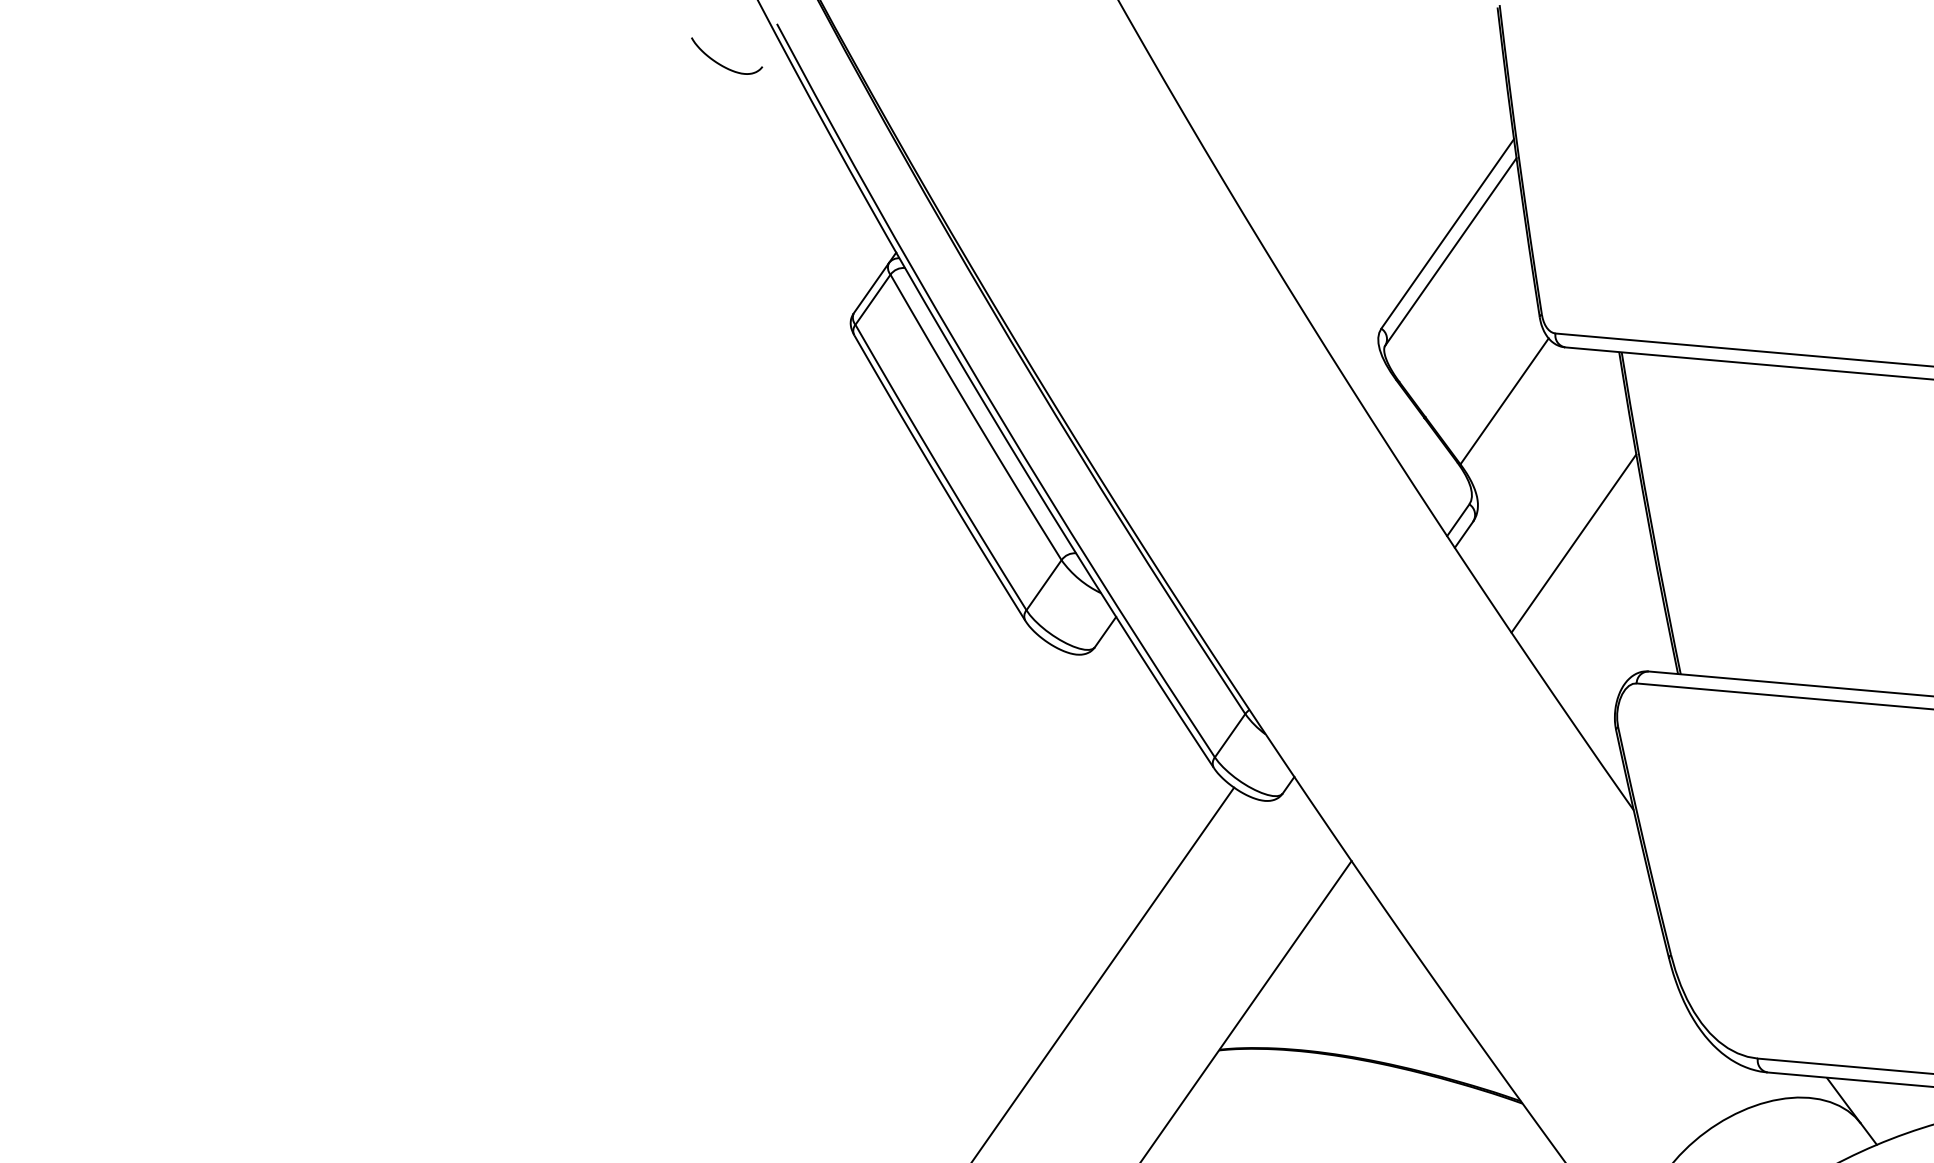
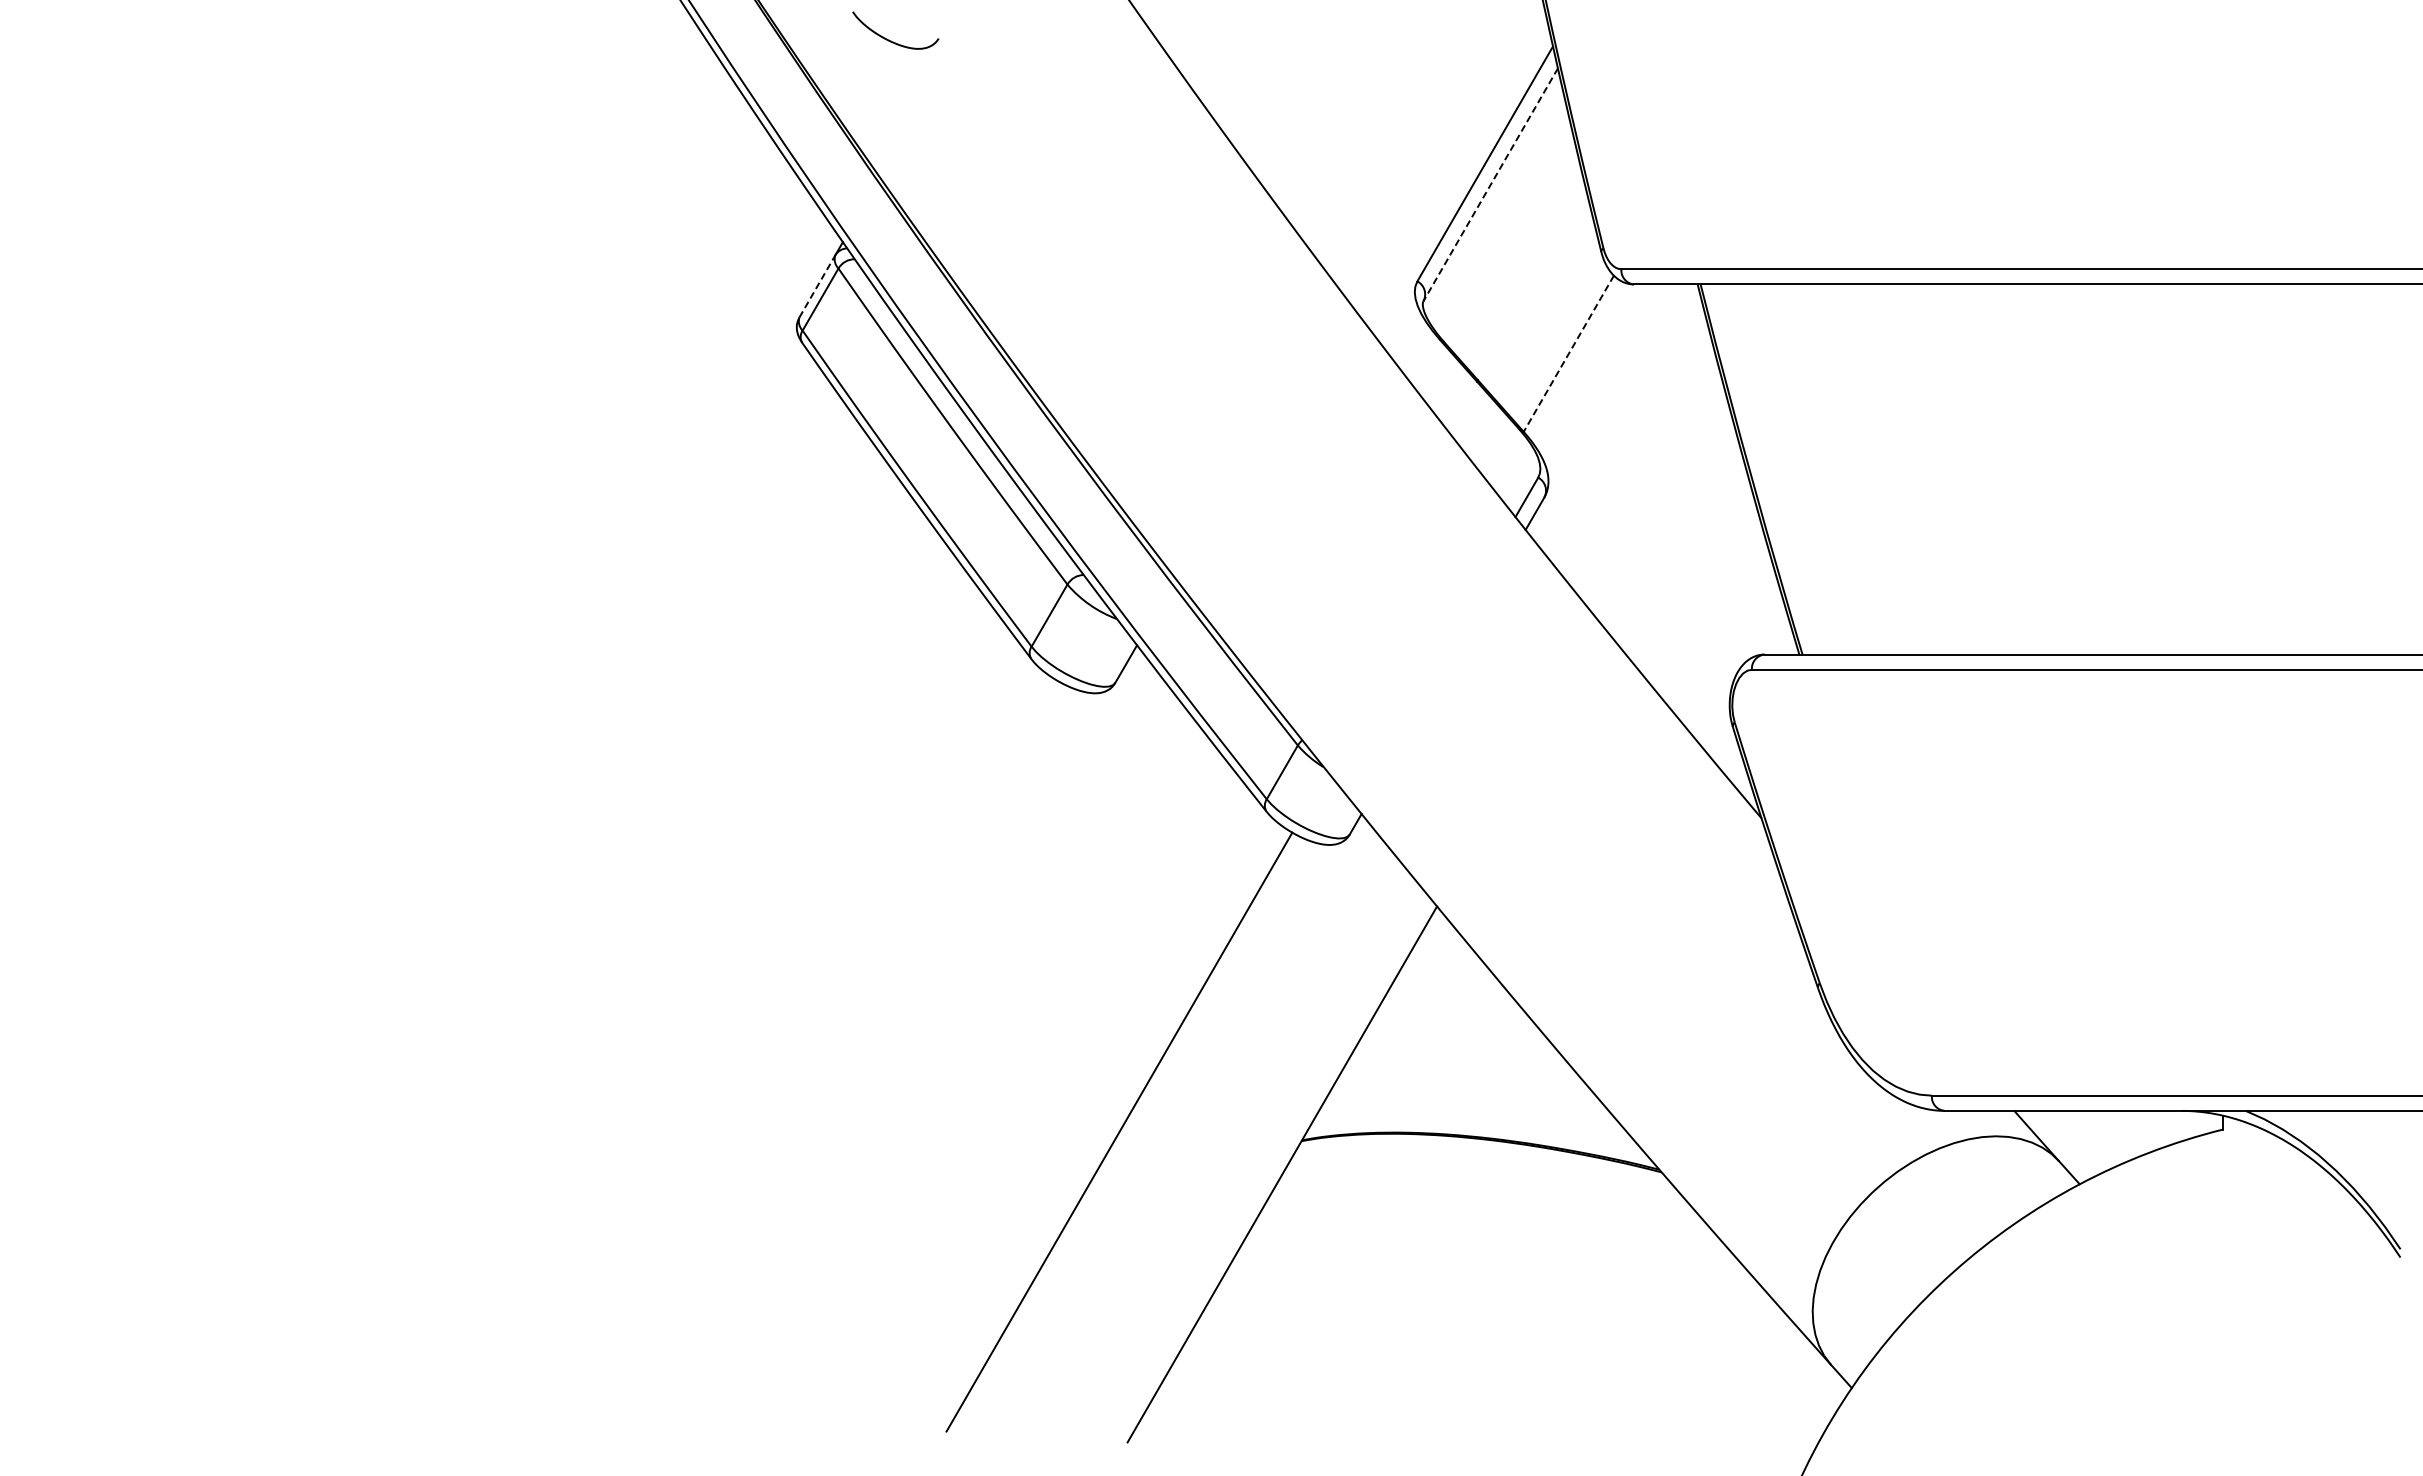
curve: (722, 64) -> (891, 40), moved
line: (1450, 251) -> (1490, 184), solid -> dashed
line: (871, 288) -> (817, 286), solid -> dashed
line: (1504, 401) -> (1568, 354), solid -> dashed
line: (1574, 543) -> (1664, 512), removed

